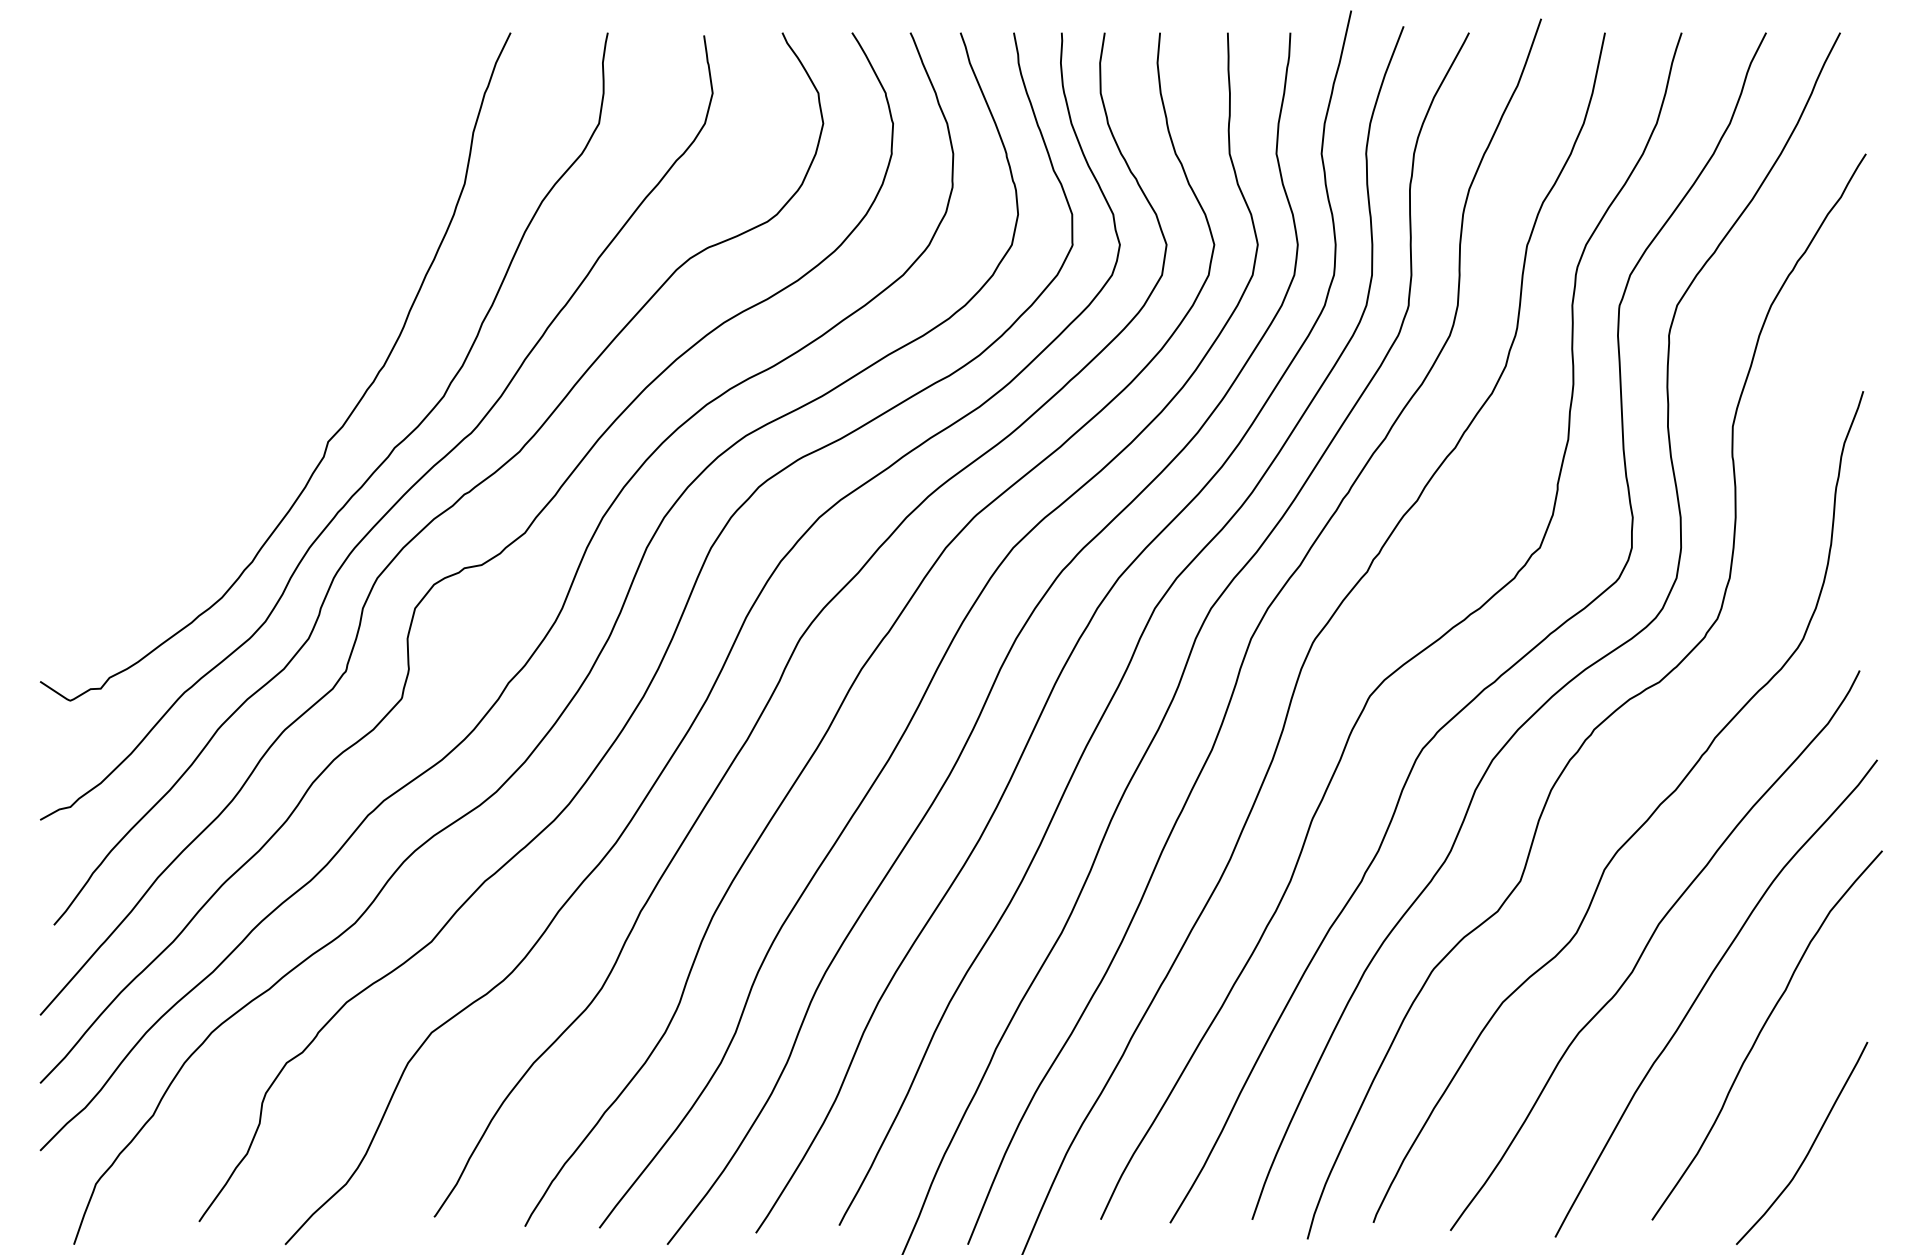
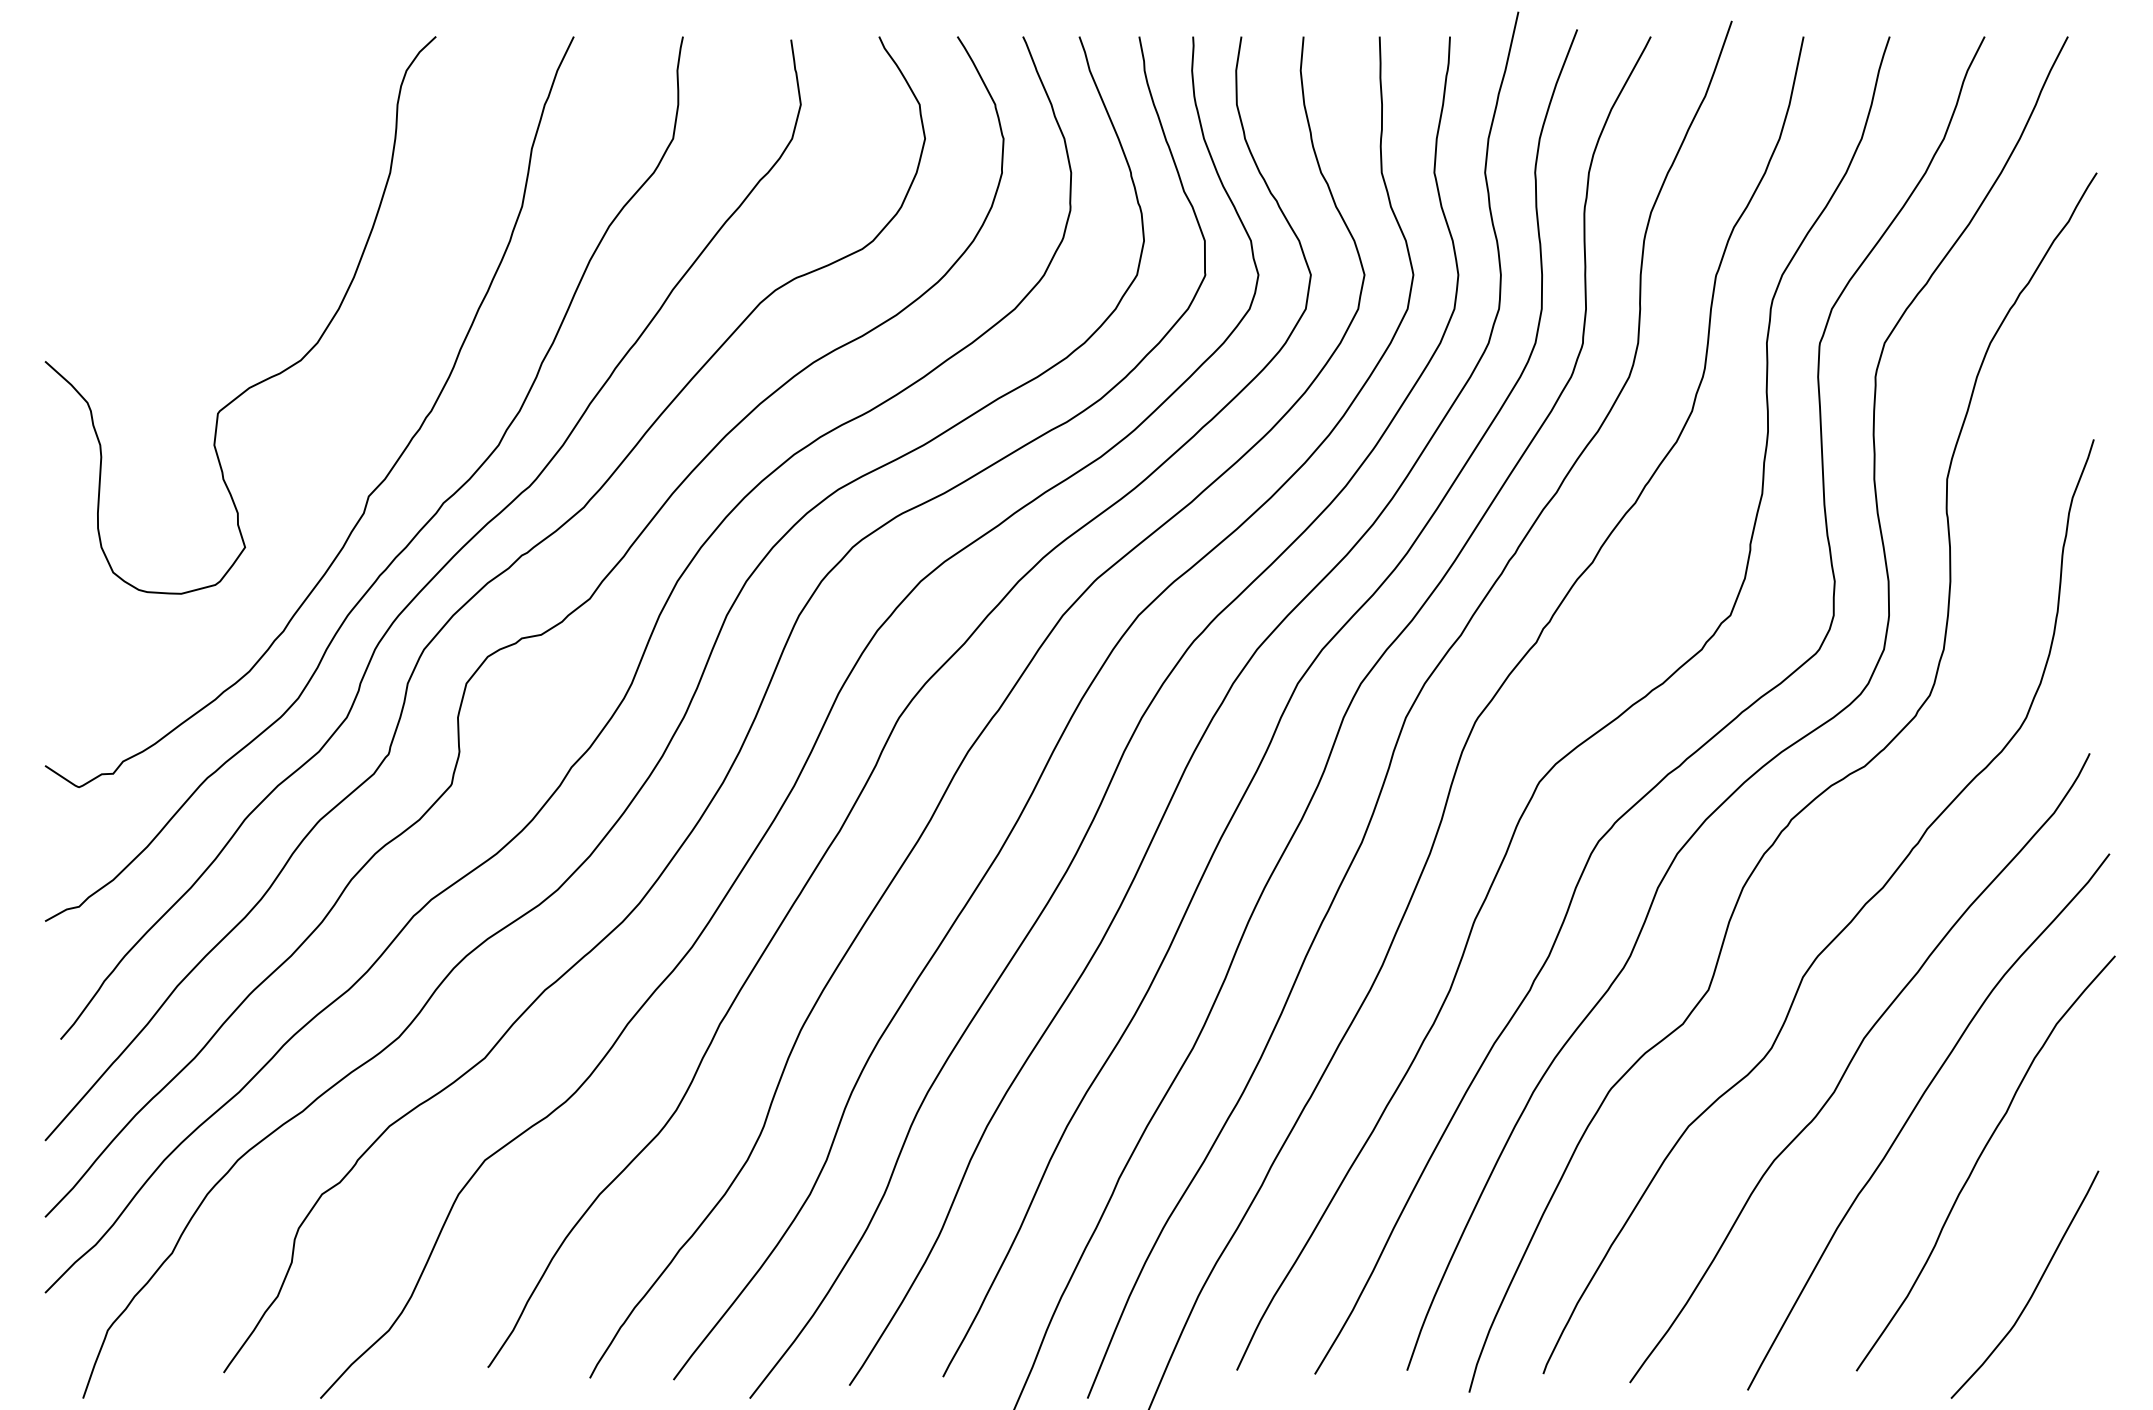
curve: (240, 335) -> (270, 376), added

